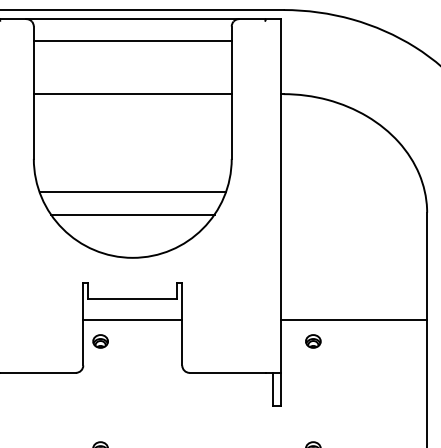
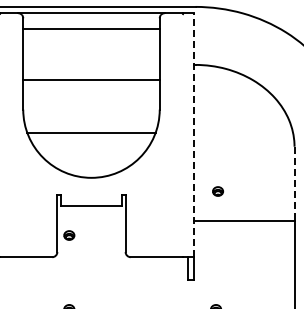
line: (132, 93) -> (91, 79), moved
line: (280, 196) -> (193, 135), solid -> dashed
line: (132, 215) -> (91, 148), removed
line: (427, 266) -> (294, 183), solid -> dashed
line: (132, 319) -> (91, 220), removed
part: (314, 341) -> (218, 191), moved

